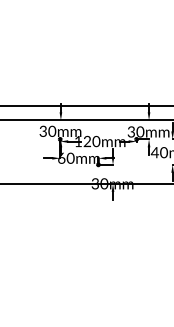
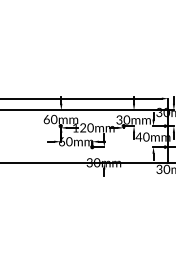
text: (42, 130) -> (46, 118), 30mm -> 60mm

